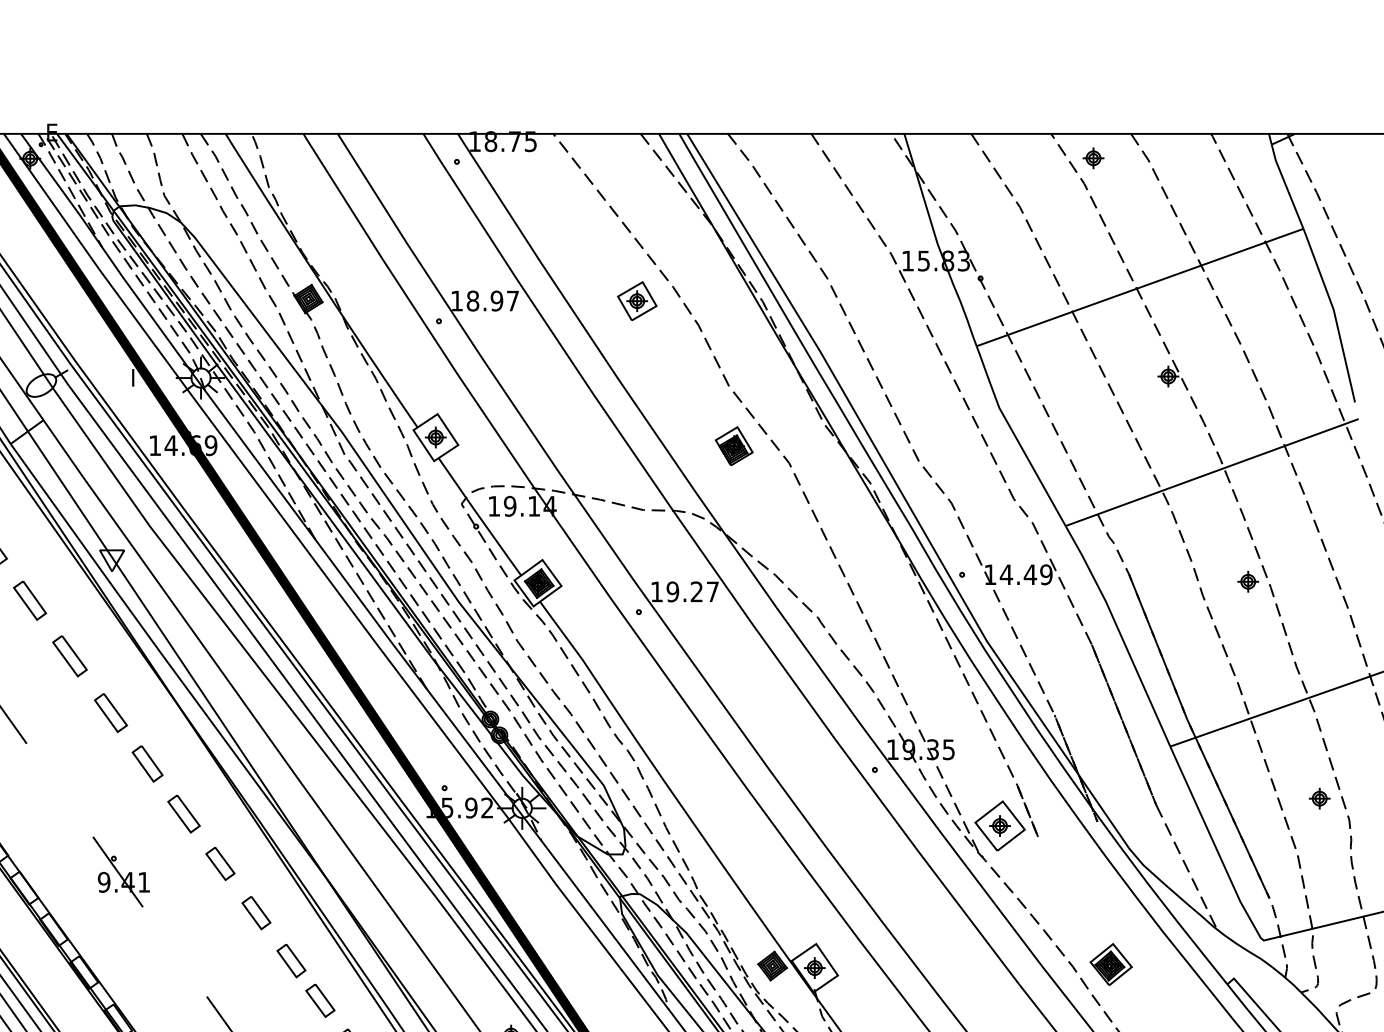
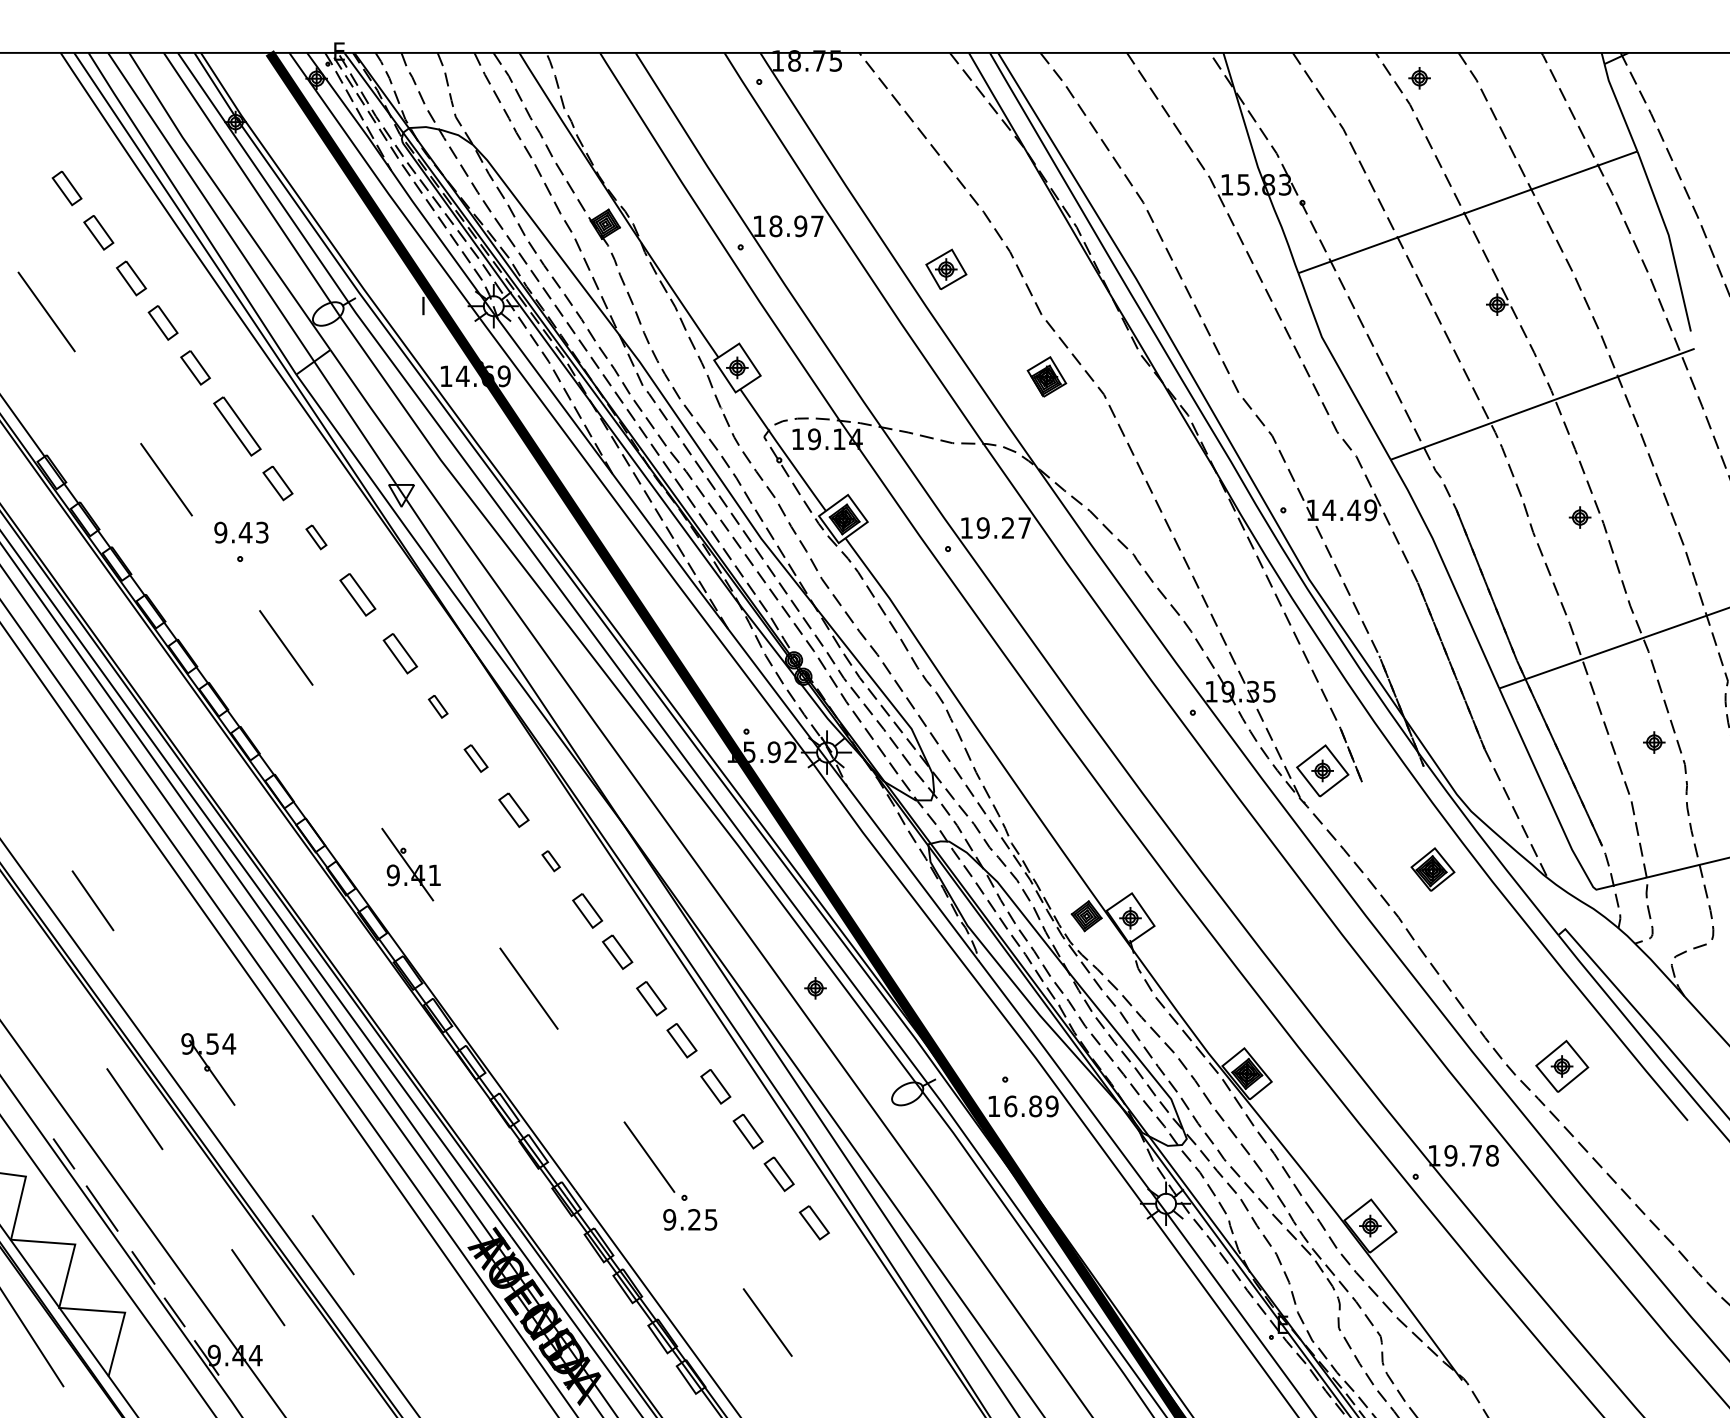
part: (637, 301) -> (946, 269), moved
part: (30, 601) -> (316, 537), size x0.6
part: (146, 763) -> (437, 706), size x0.6
part: (183, 814) -> (475, 758), size x0.7
part: (120, 871) -> (410, 864), moved
part: (255, 912) -> (550, 860), size x0.6
part: (1110, 964) -> (1432, 869), moved

